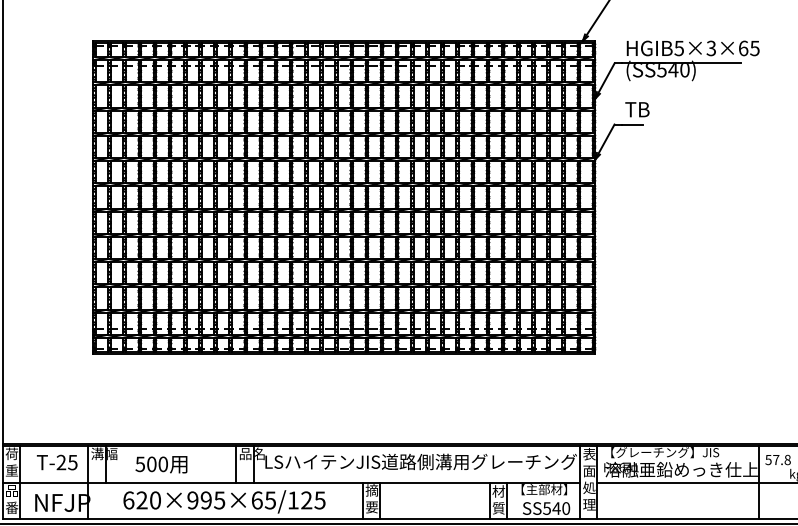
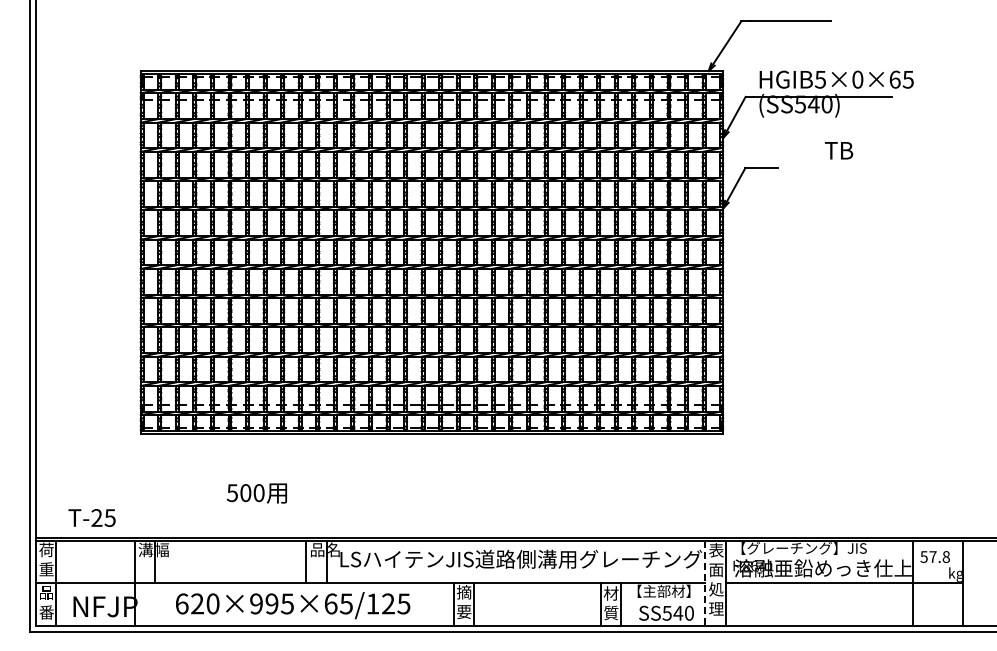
text: (711, 48) -> (857, 79), HGIB5×3×65 -> HGIB5×0×65
text: (637, 109) -> (839, 150), moved
text: (56, 462) -> (91, 517), moved
text: (161, 464) -> (256, 493), moved
line: (580, 482) -> (705, 583), solid -> dashed

